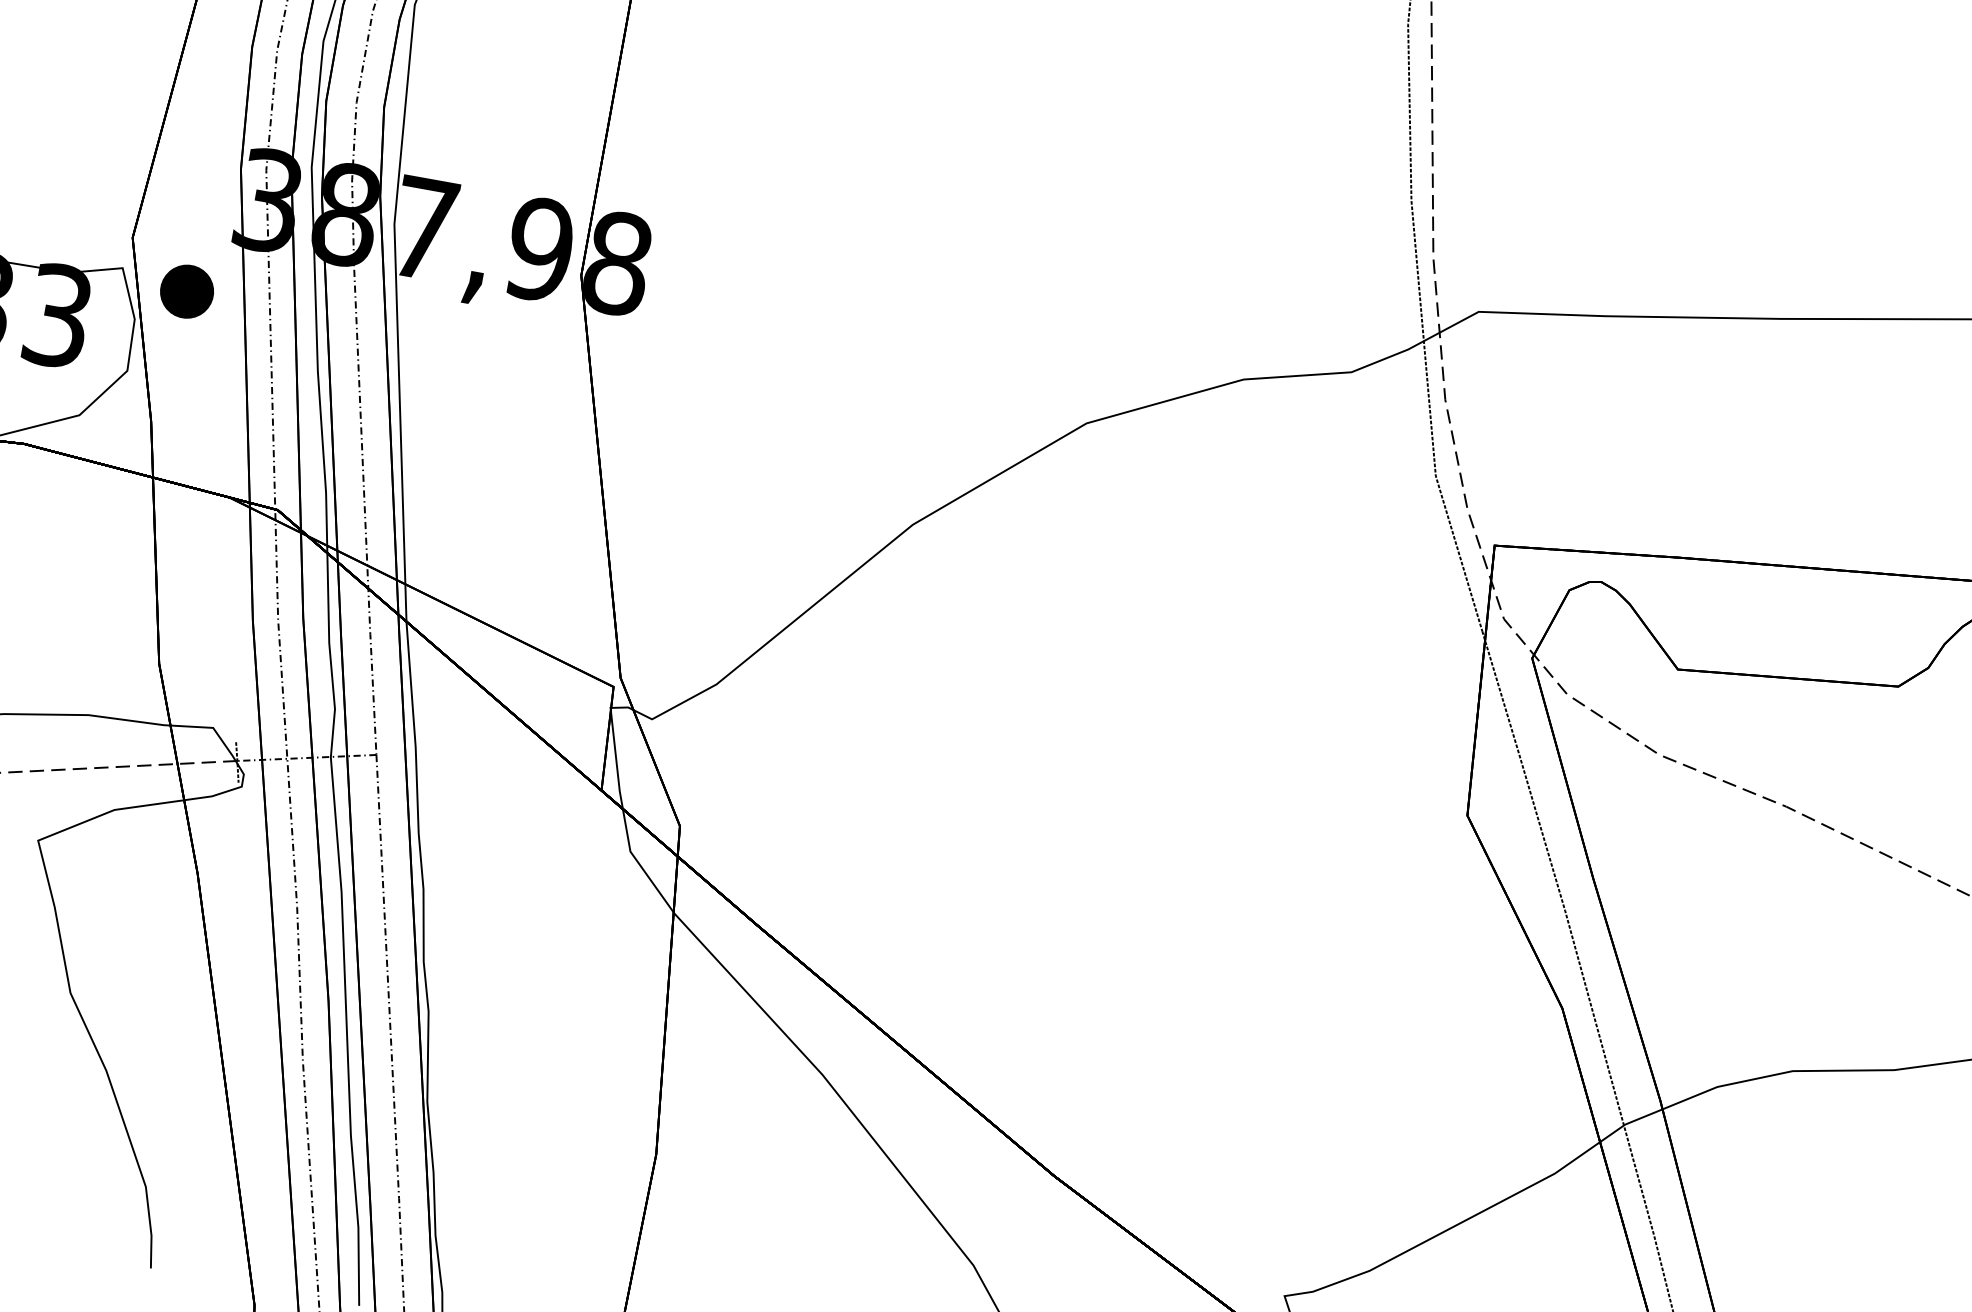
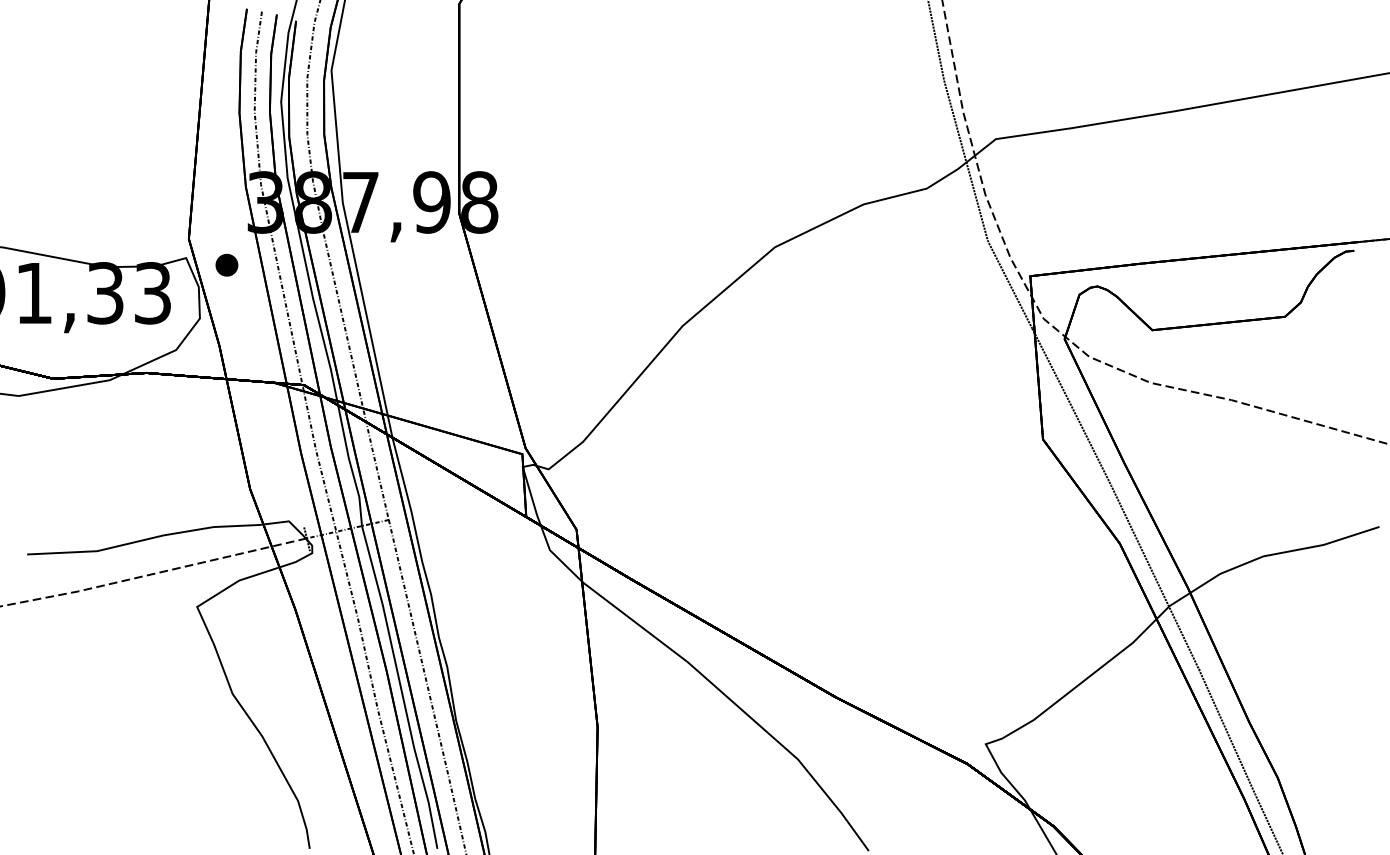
part: (186, 292) -> (226, 265), size x0.7

